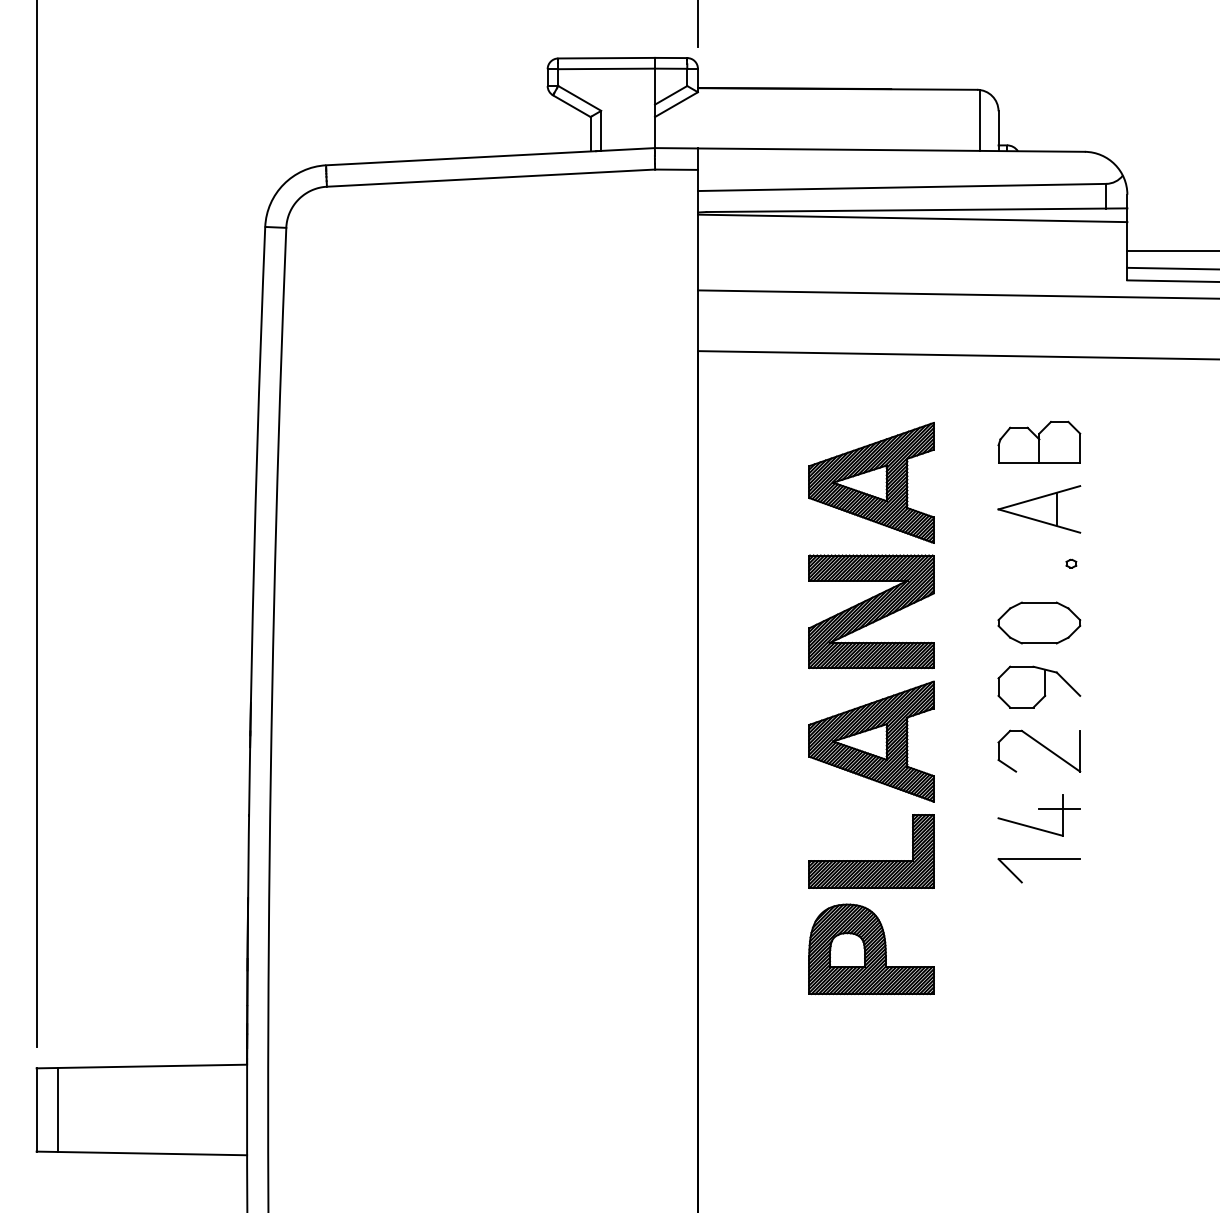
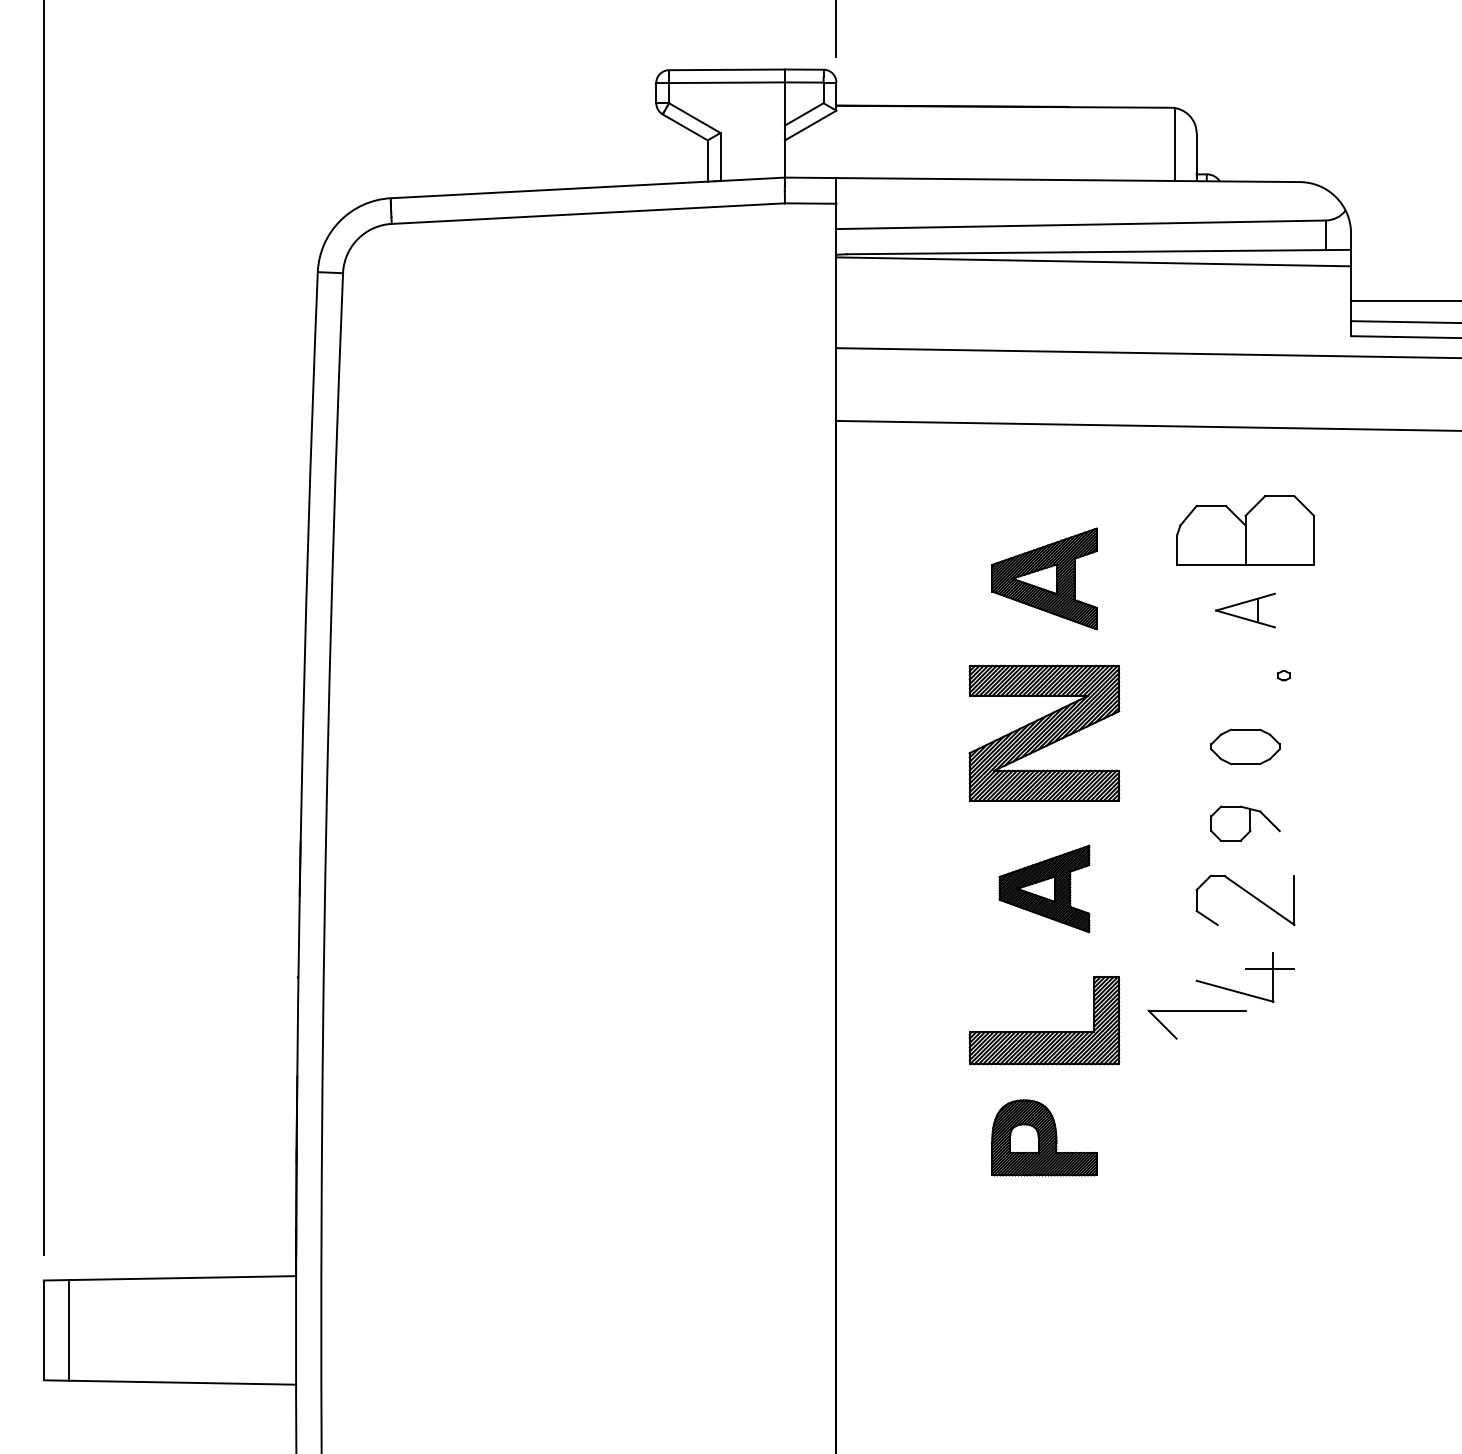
part: (1039, 441) -> (1245, 529), size x1.4
part: (871, 482) -> (1044, 578), size x0.7
part: (1039, 509) -> (1245, 610), size x0.6
part: (1039, 622) -> (1245, 746), size x0.7
part: (1039, 687) -> (1245, 823), size x0.7
part: (871, 741) -> (1044, 888), size x0.6
part: (1038, 859) -> (1196, 1011), moved
part: (871, 949) -> (1044, 1137), size x0.7

